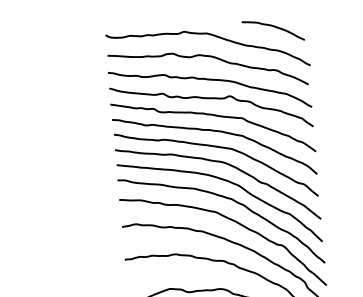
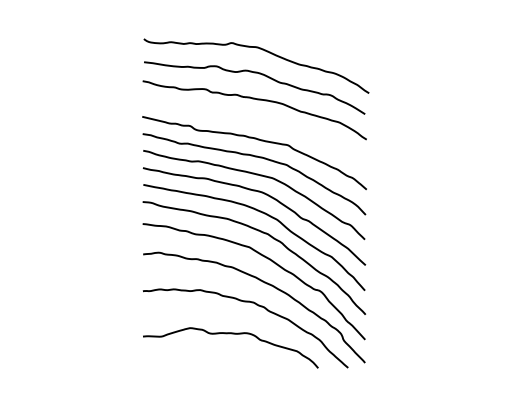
curve: (272, 26) -> (330, 46), removed
curve: (210, 98) -> (254, 120), removed

